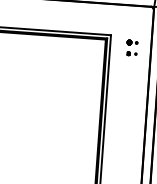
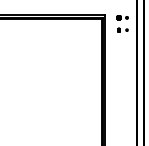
part: (132, 47) -> (122, 23), size x1.43

